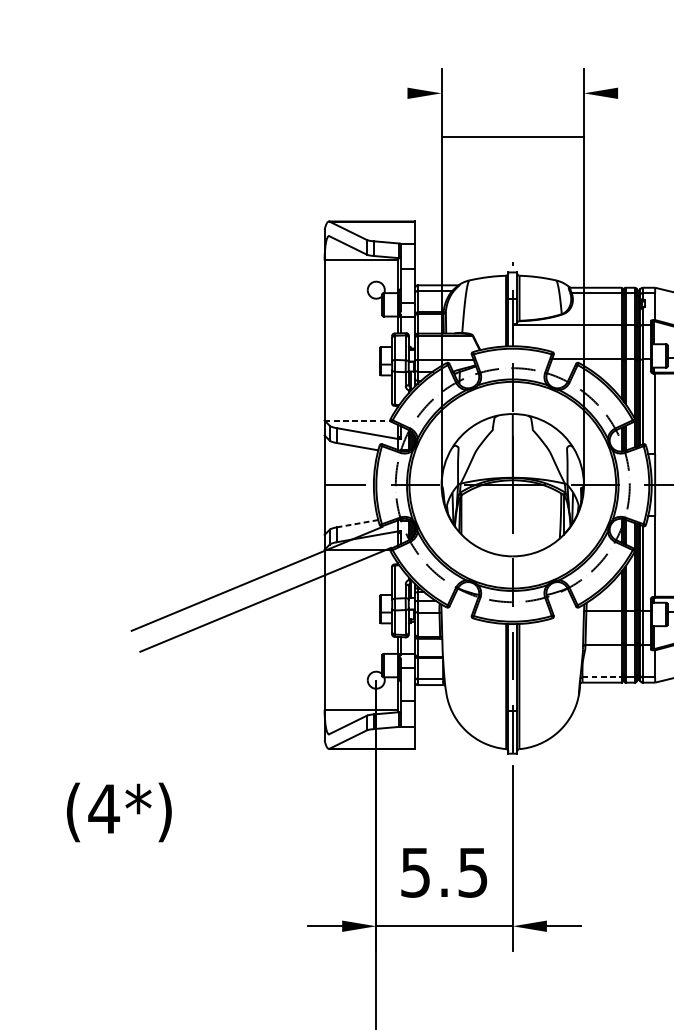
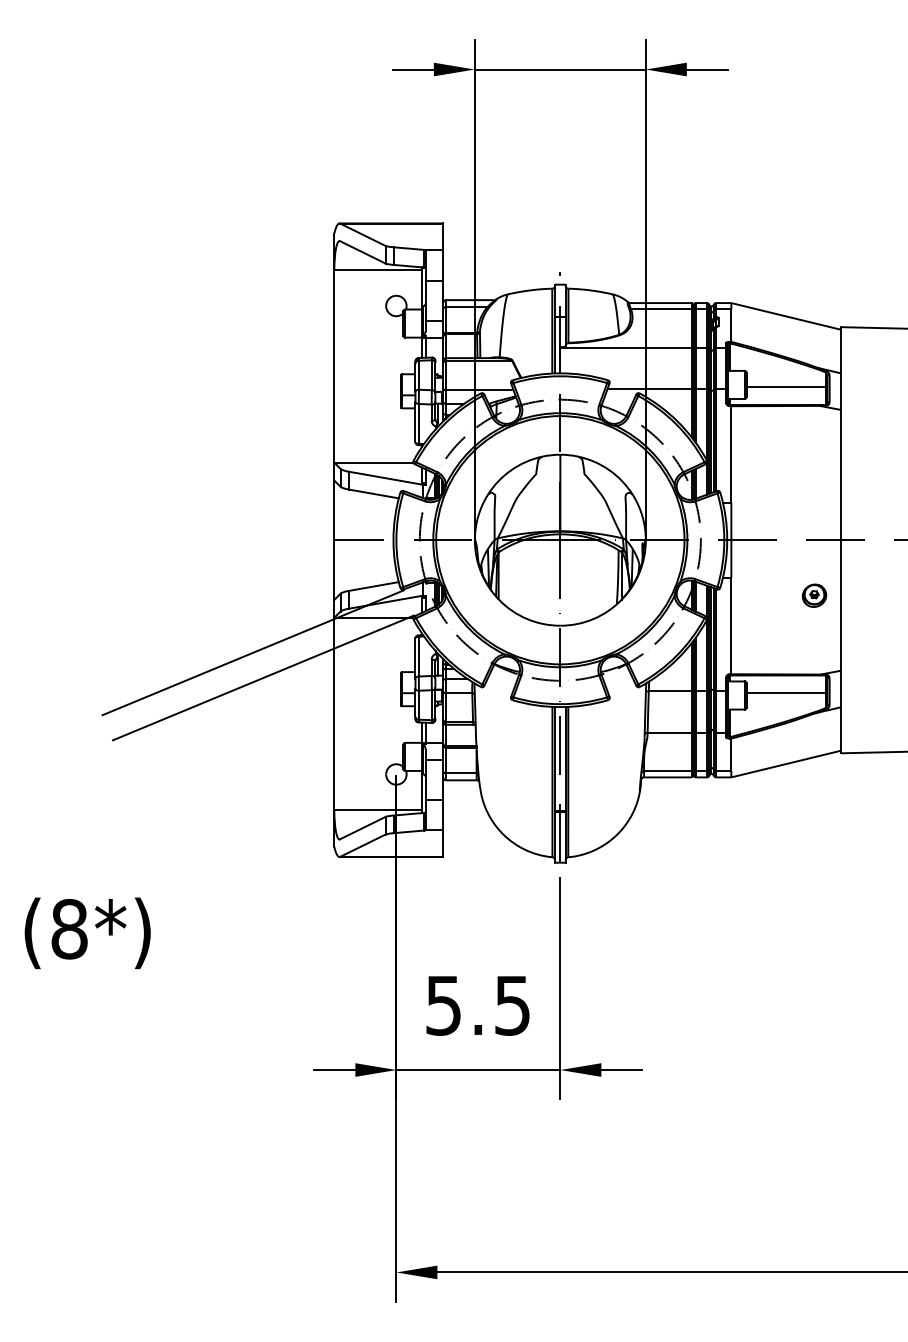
line: (389, 93) -> (412, 69), added
line: (634, 93) -> (706, 69), added
line: (512, 136) -> (559, 69), moved
line: (357, 420) -> (373, 462), dashed -> solid
line: (358, 523) -> (374, 586), dashed -> solid
line: (601, 677) -> (667, 771), dashed -> solid
text: (104, 809) -> (69, 929), (4*) -> (8*)

